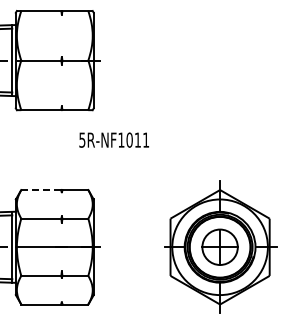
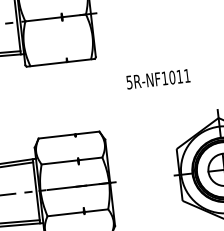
text: (113, 139) -> (157, 78), moved
line: (40, 190) -> (56, 136), dashed -> solid

